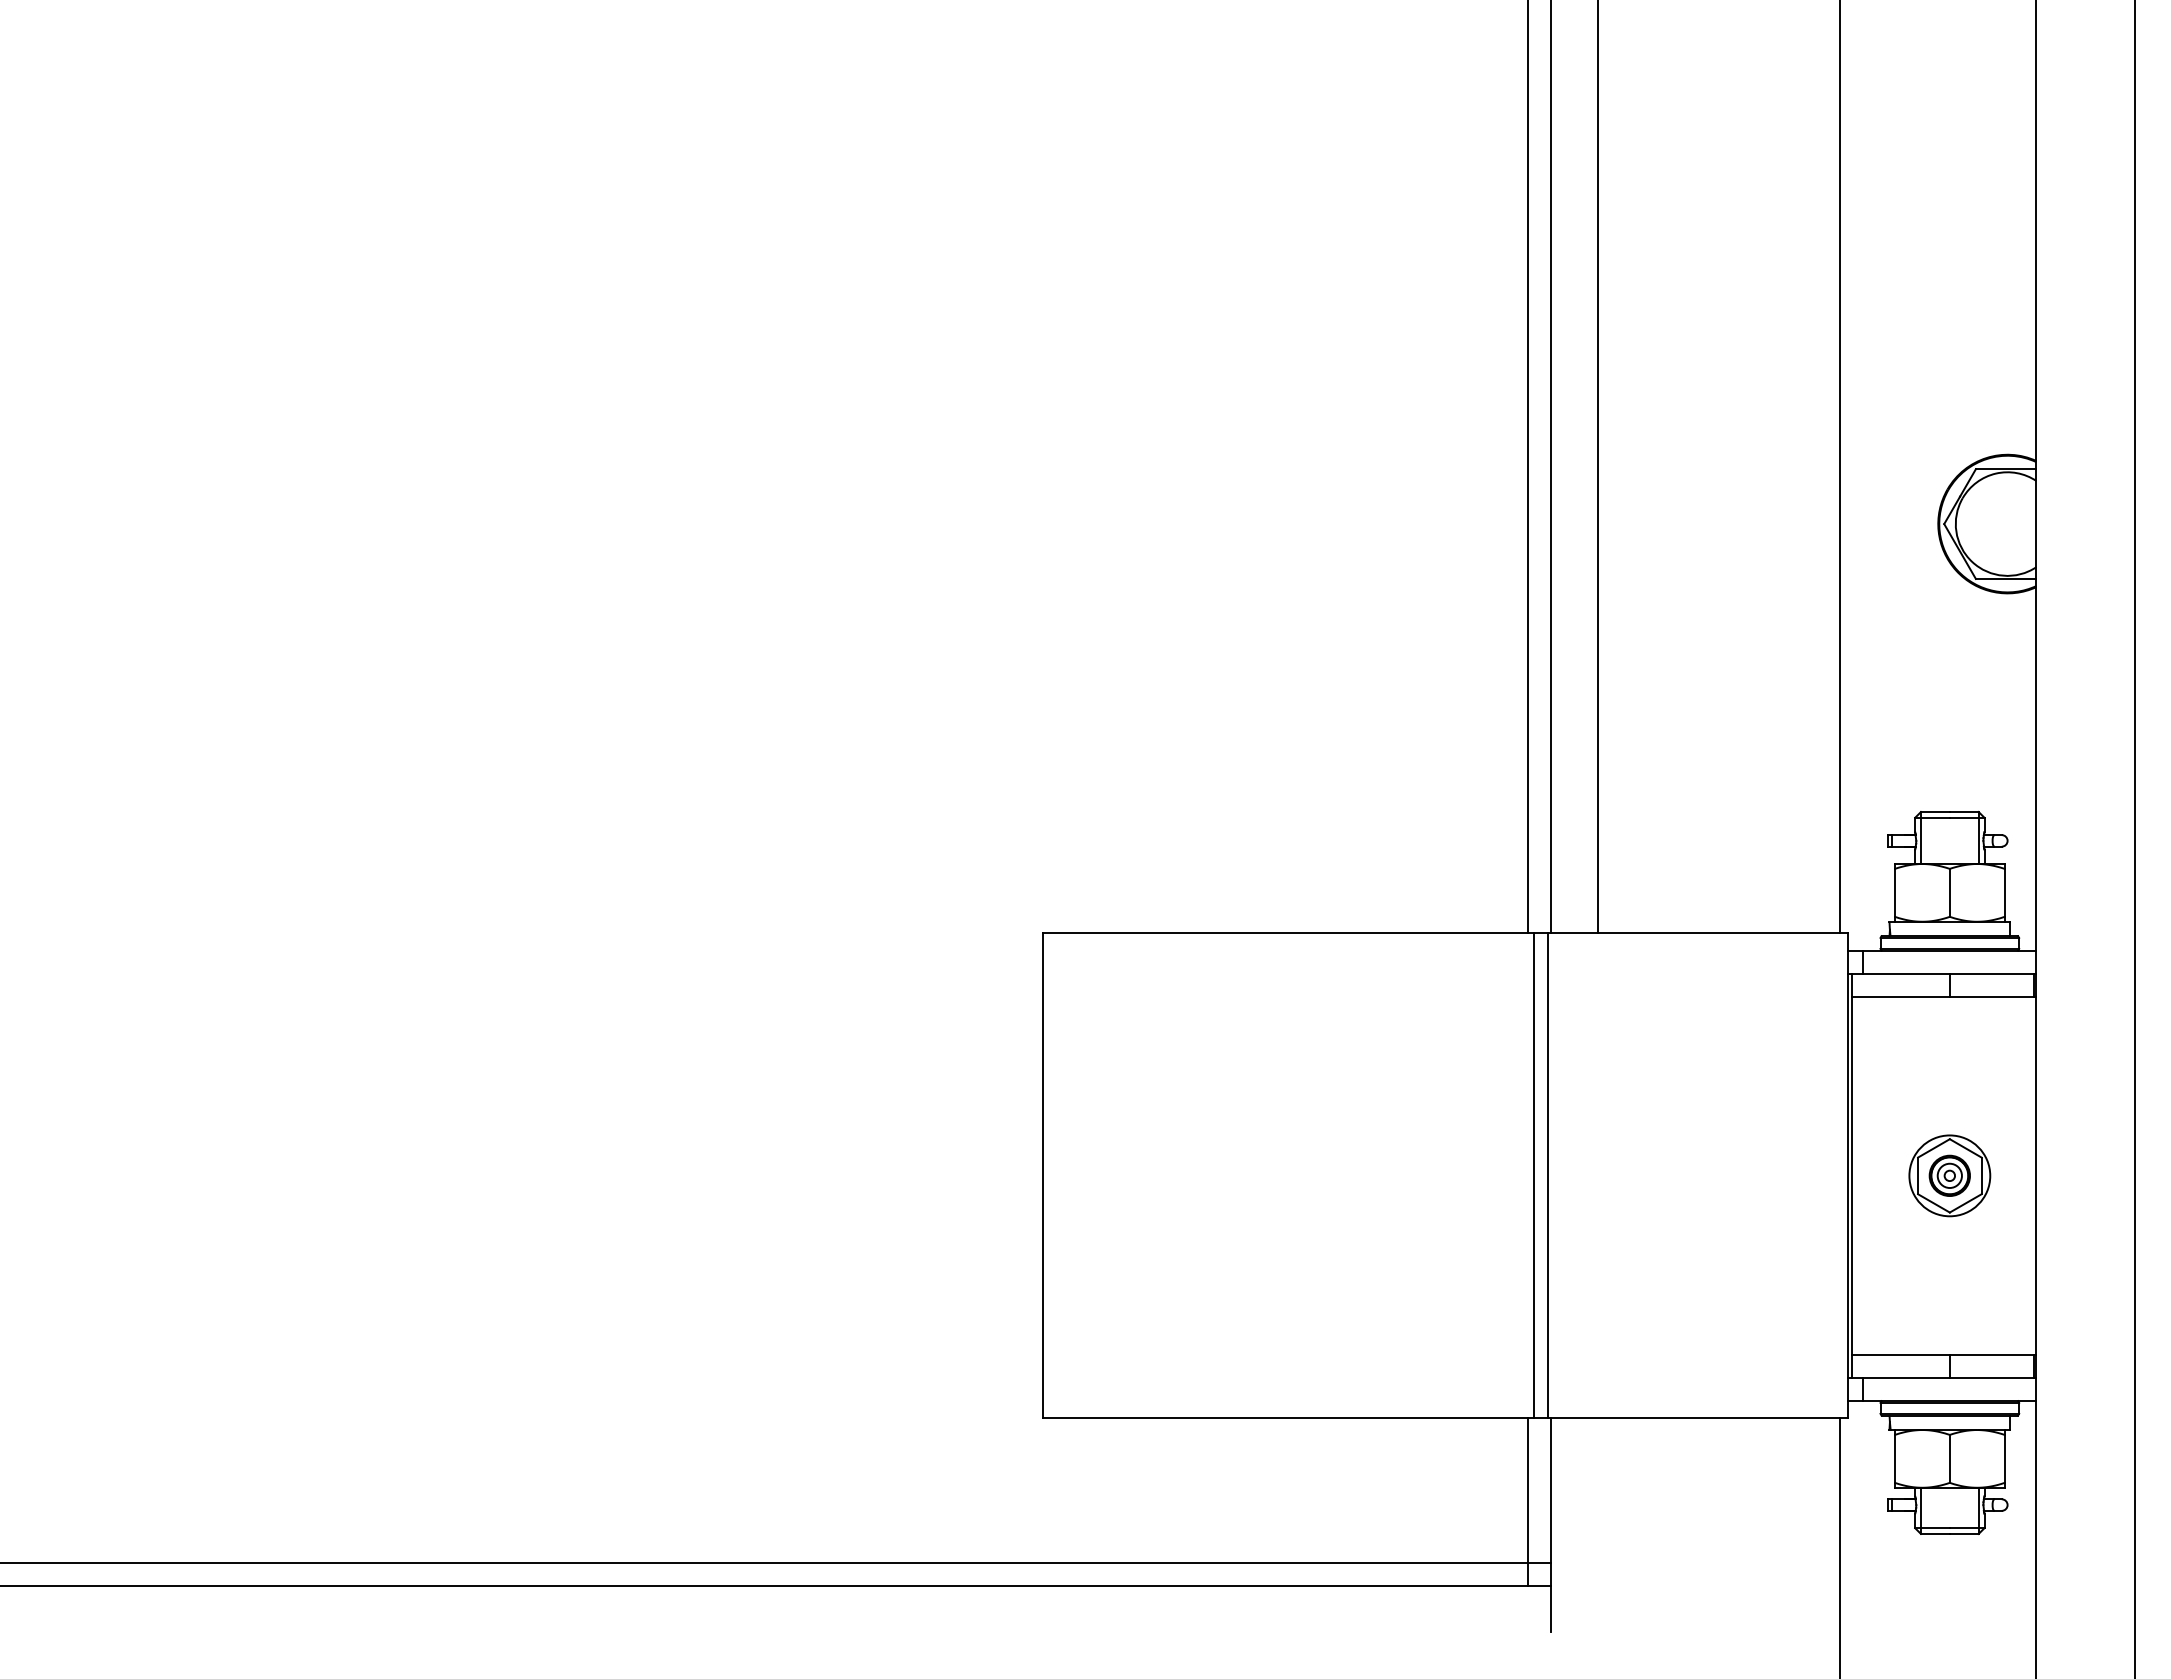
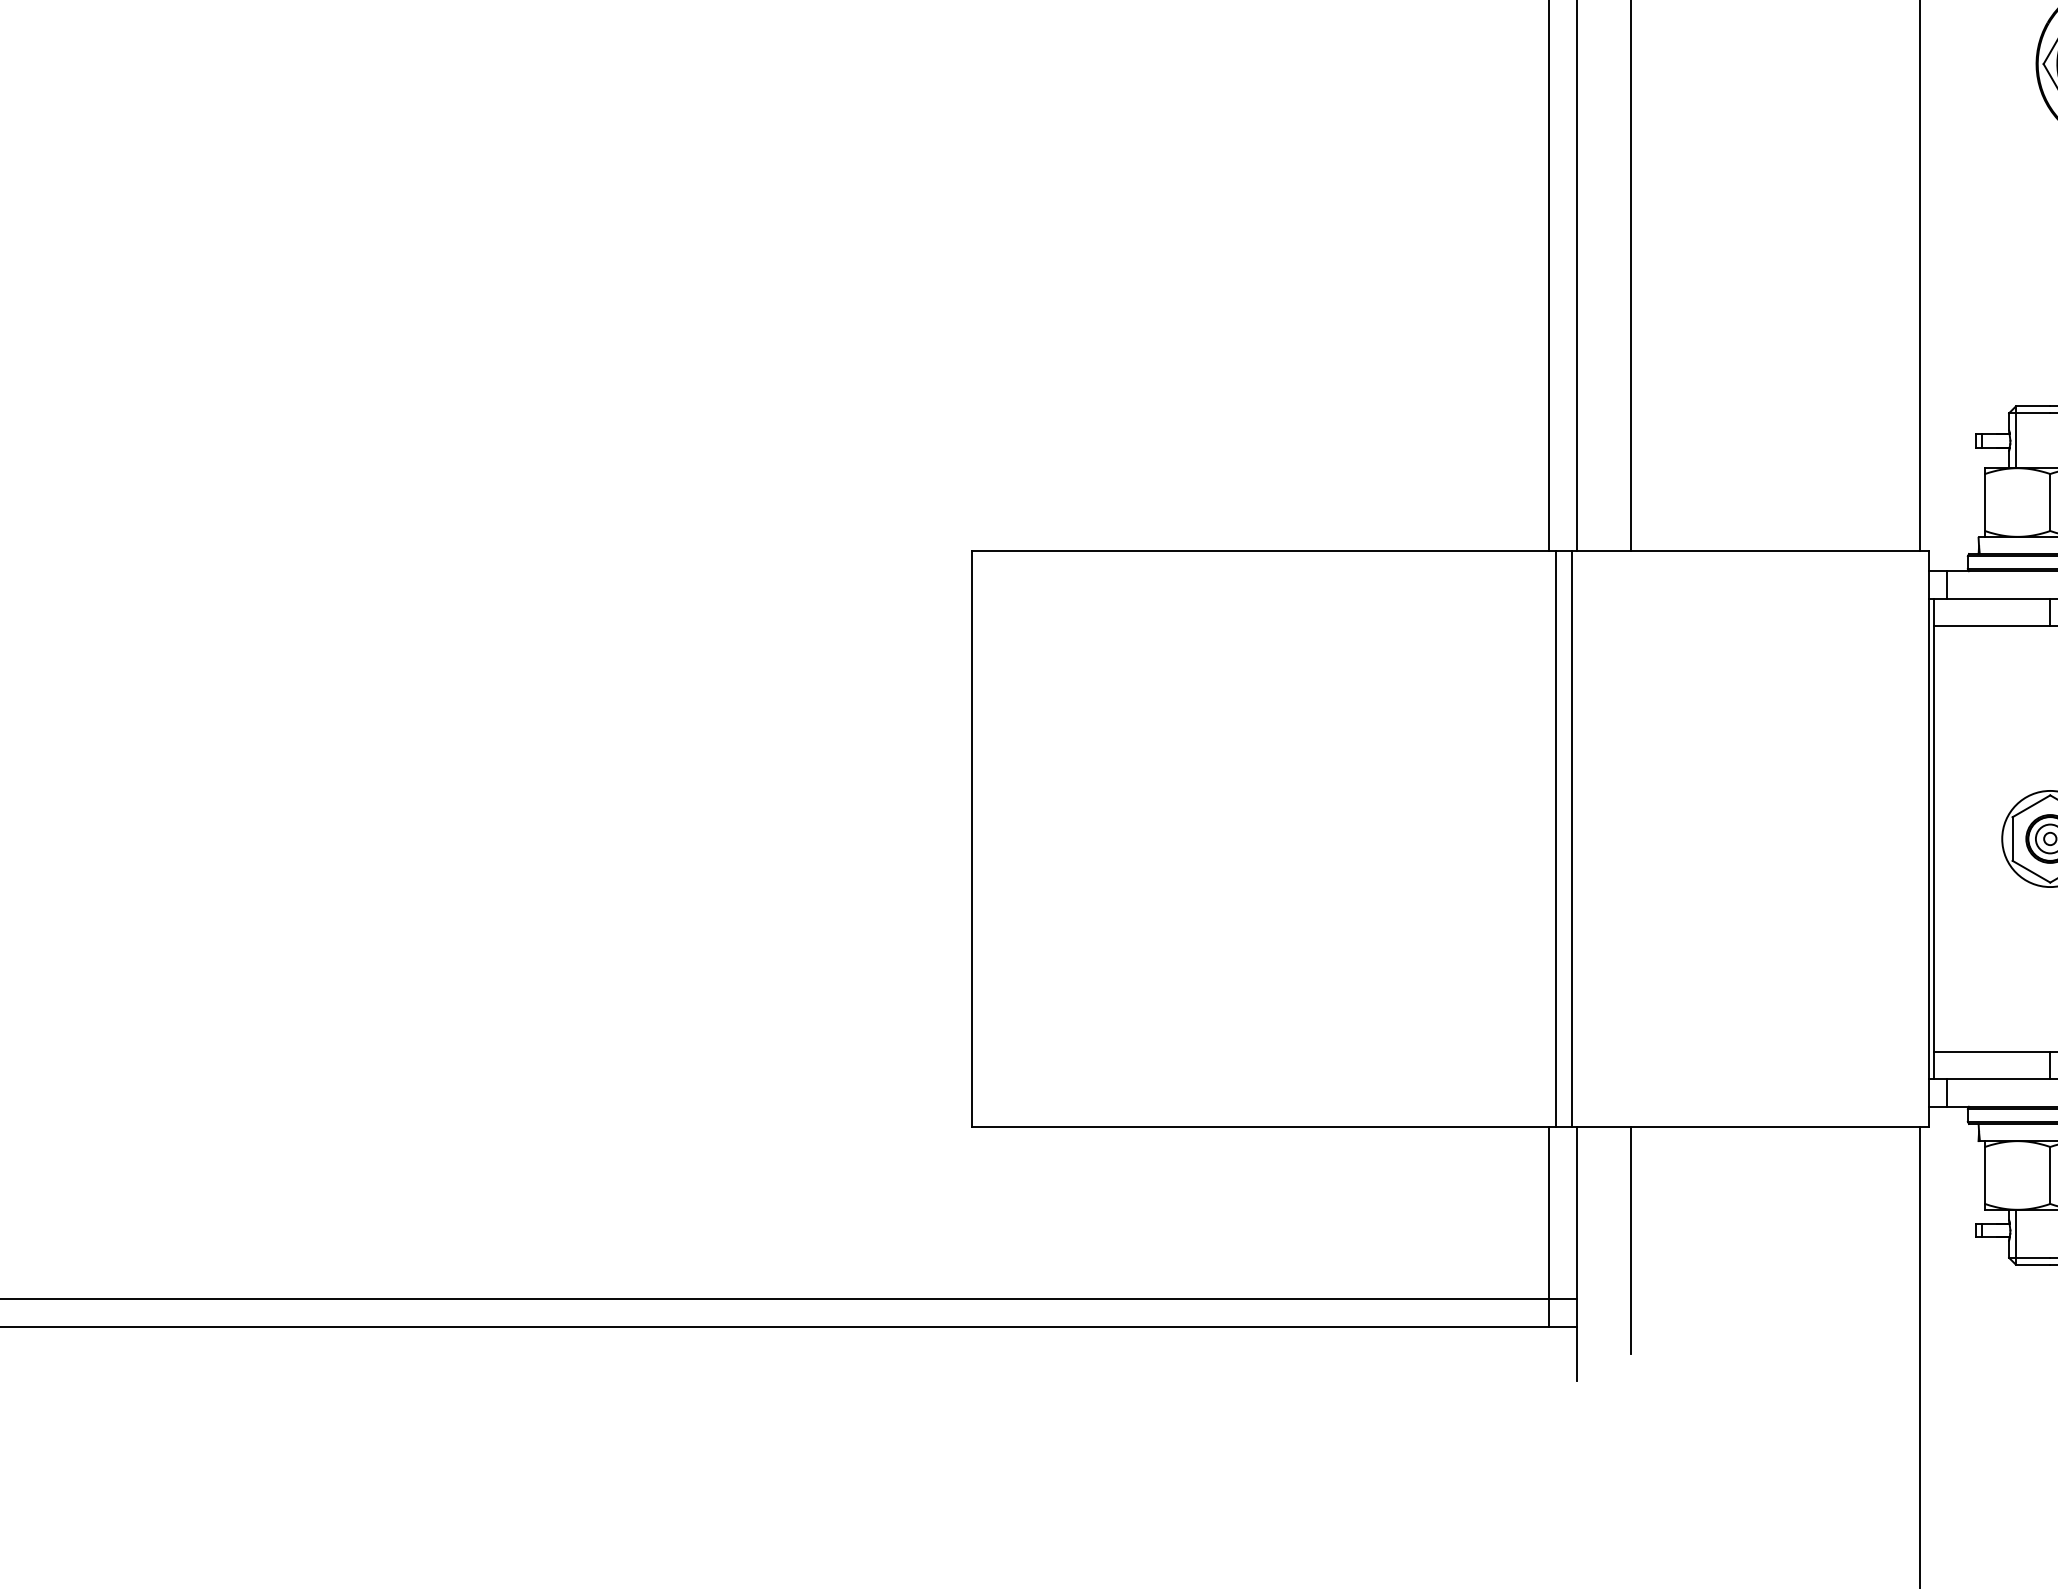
line: (1597, 1513) -> (1631, 1240), added

